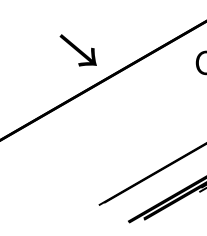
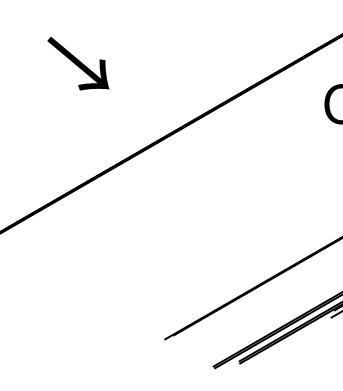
text: (77, 50) -> (77, 63), moved

